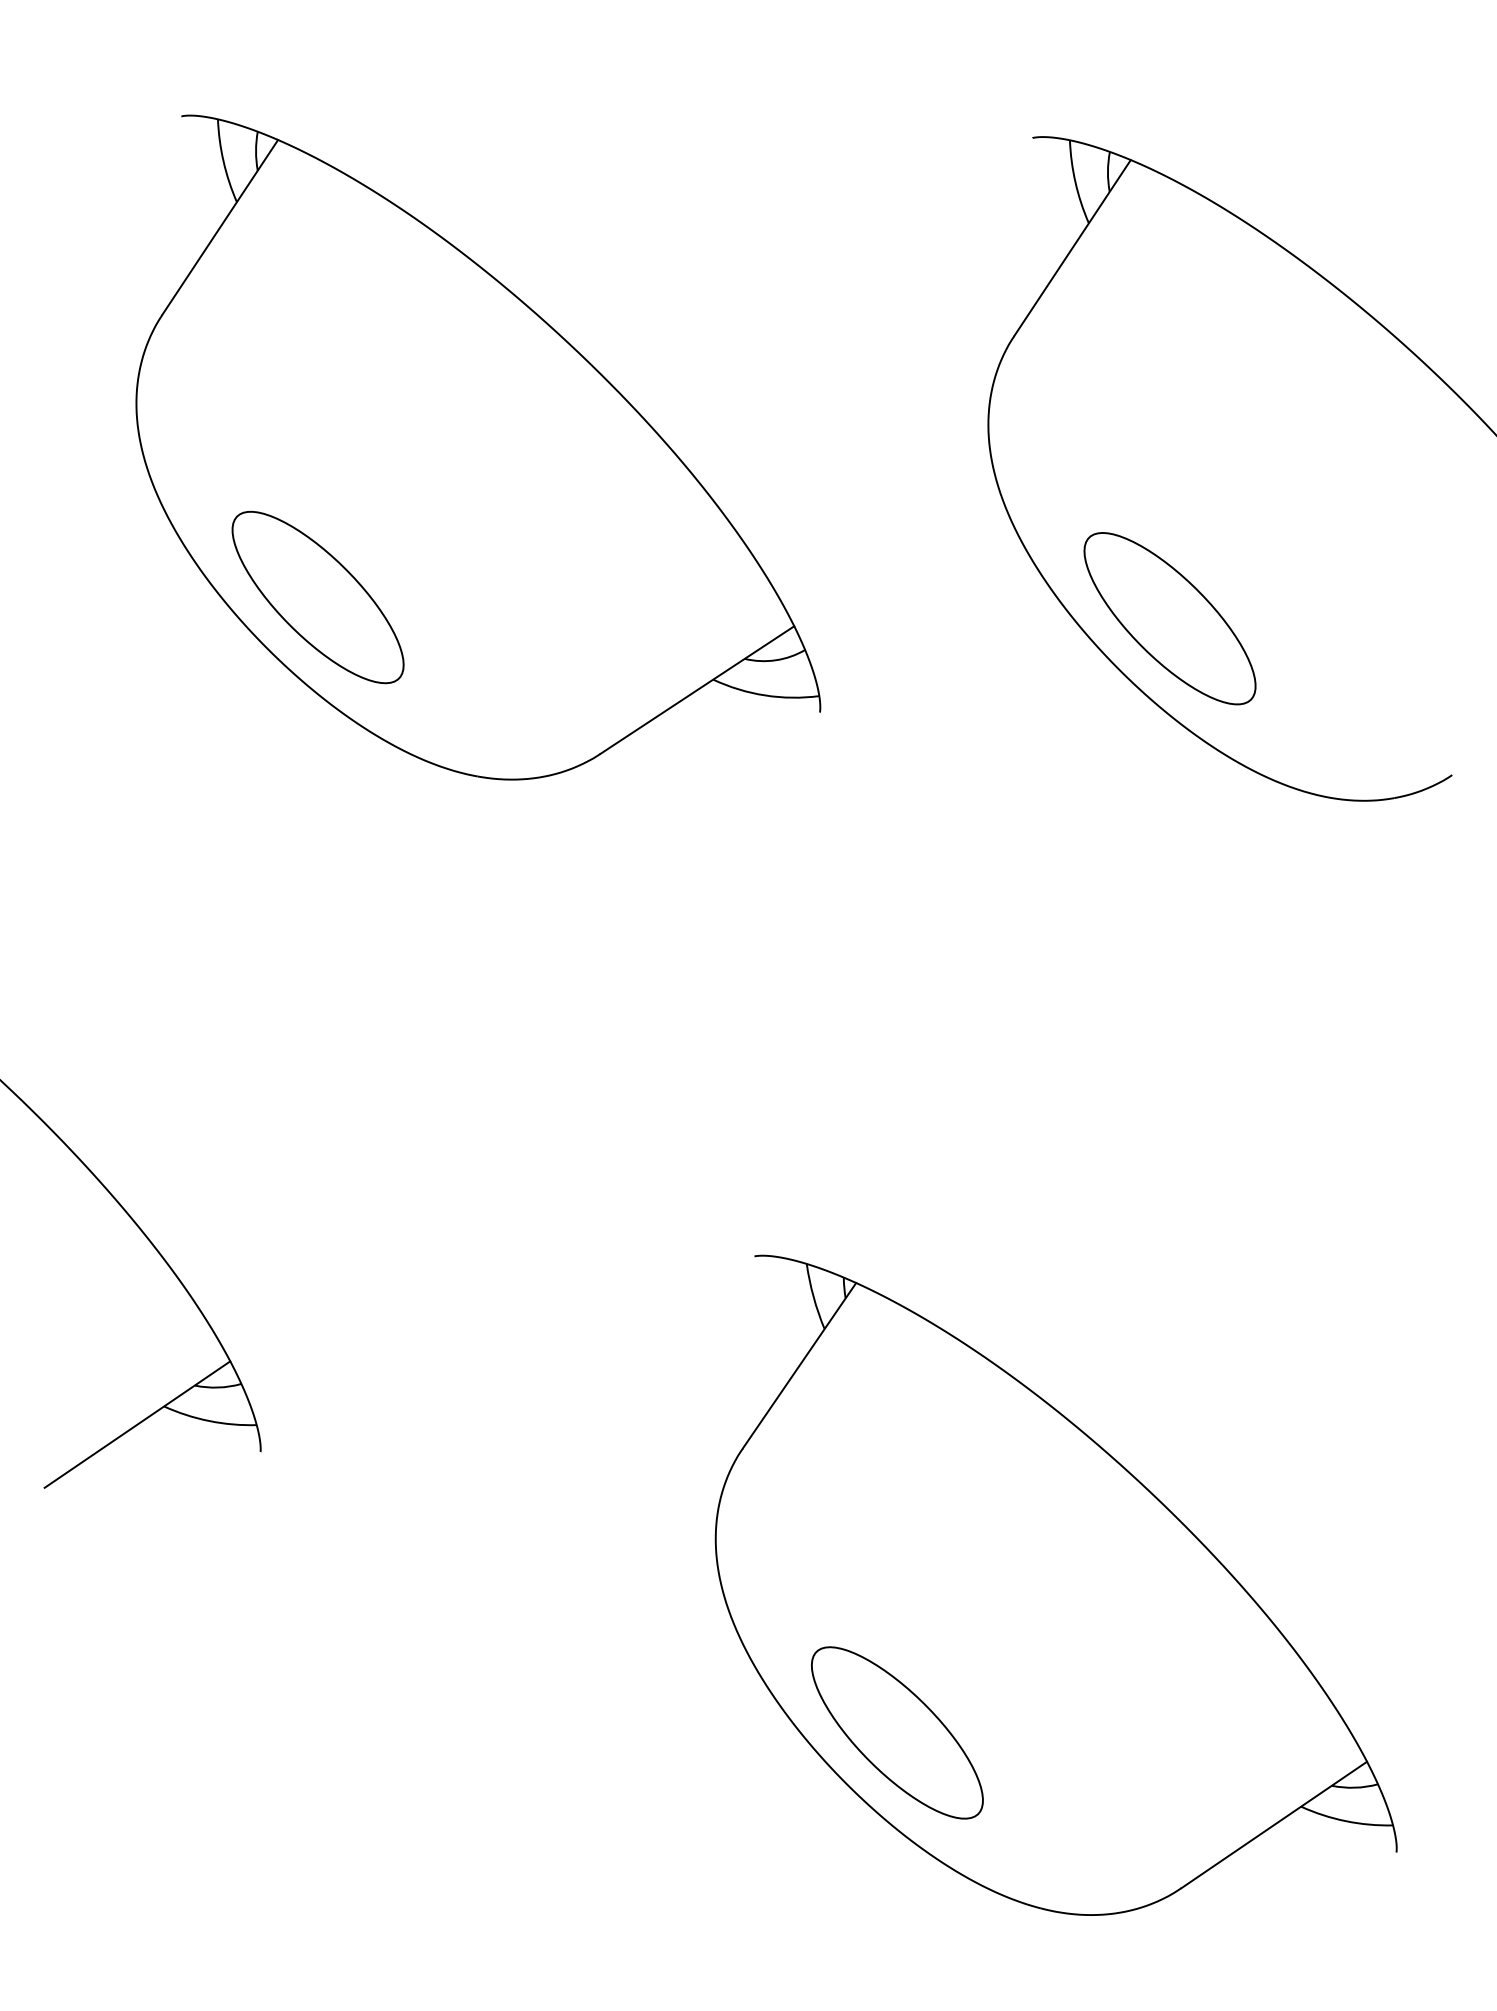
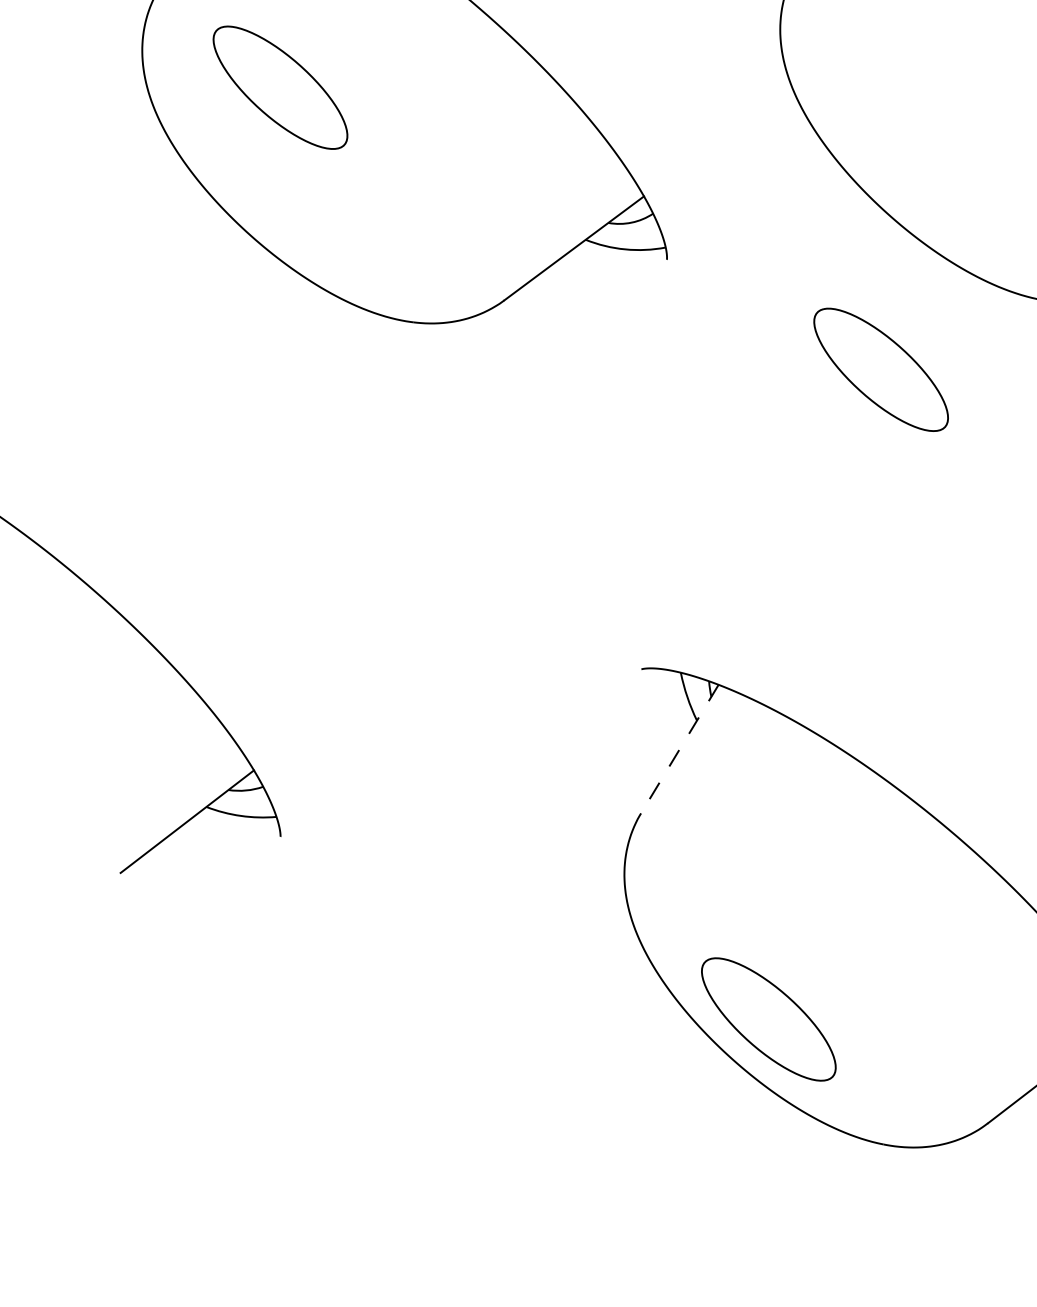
part: (317, 597) -> (280, 87), moved
part: (1169, 618) -> (880, 369), moved
line: (799, 1366) -> (679, 749), solid -> dashed

